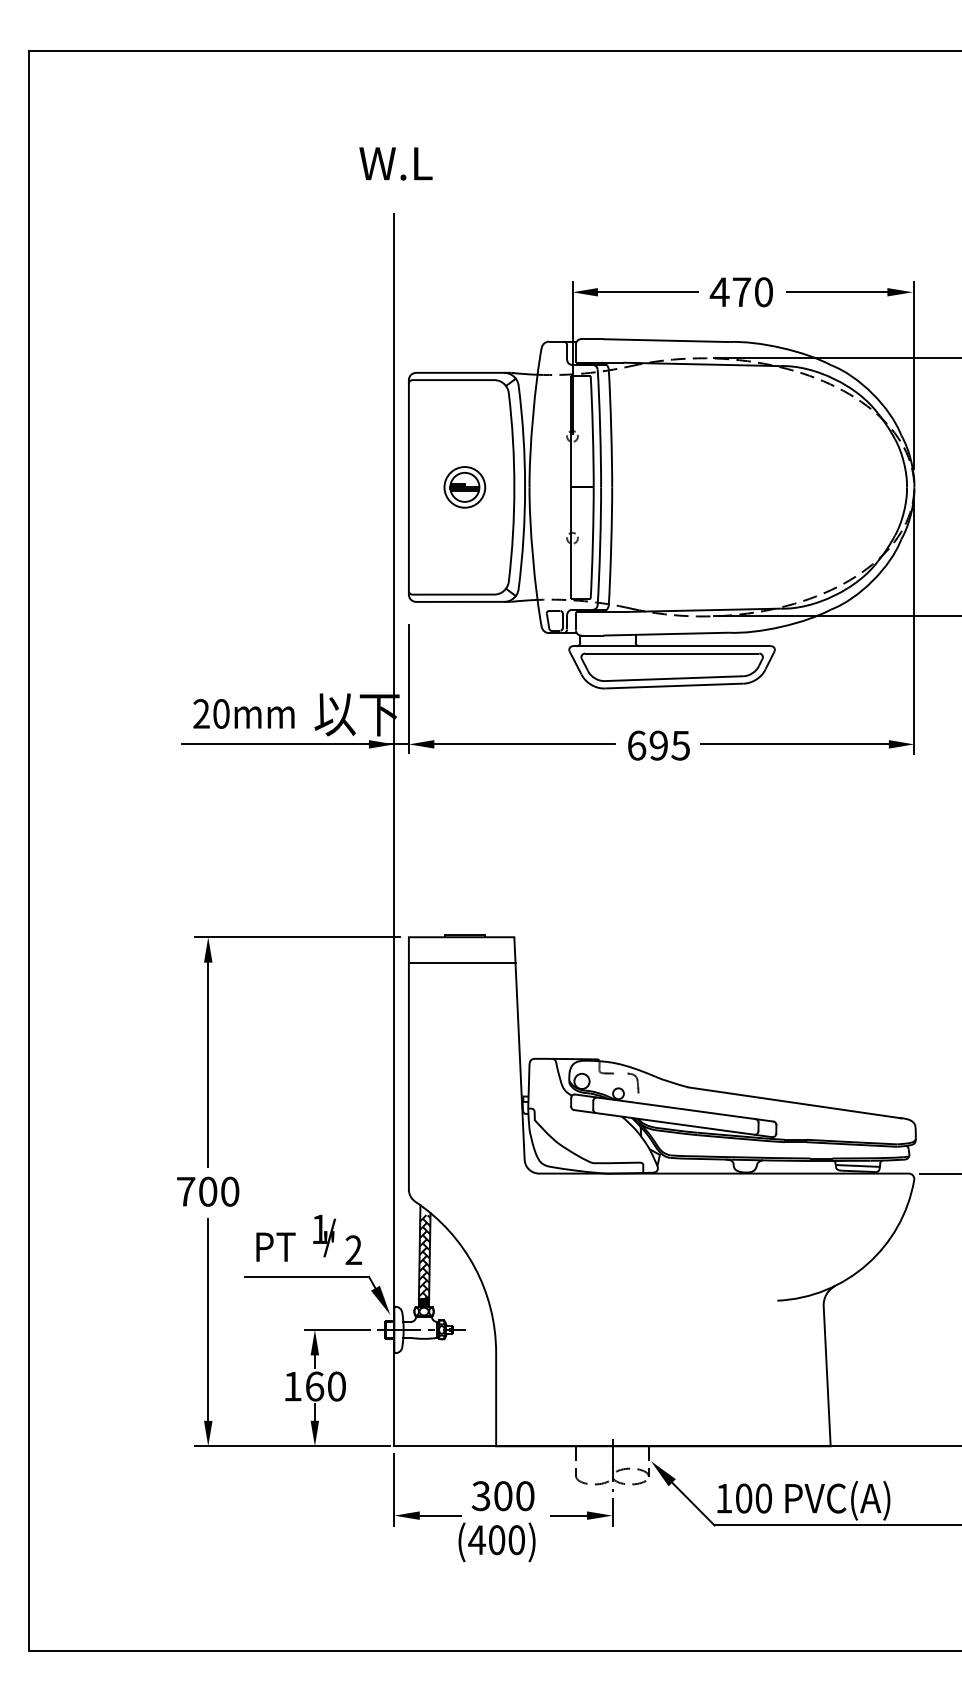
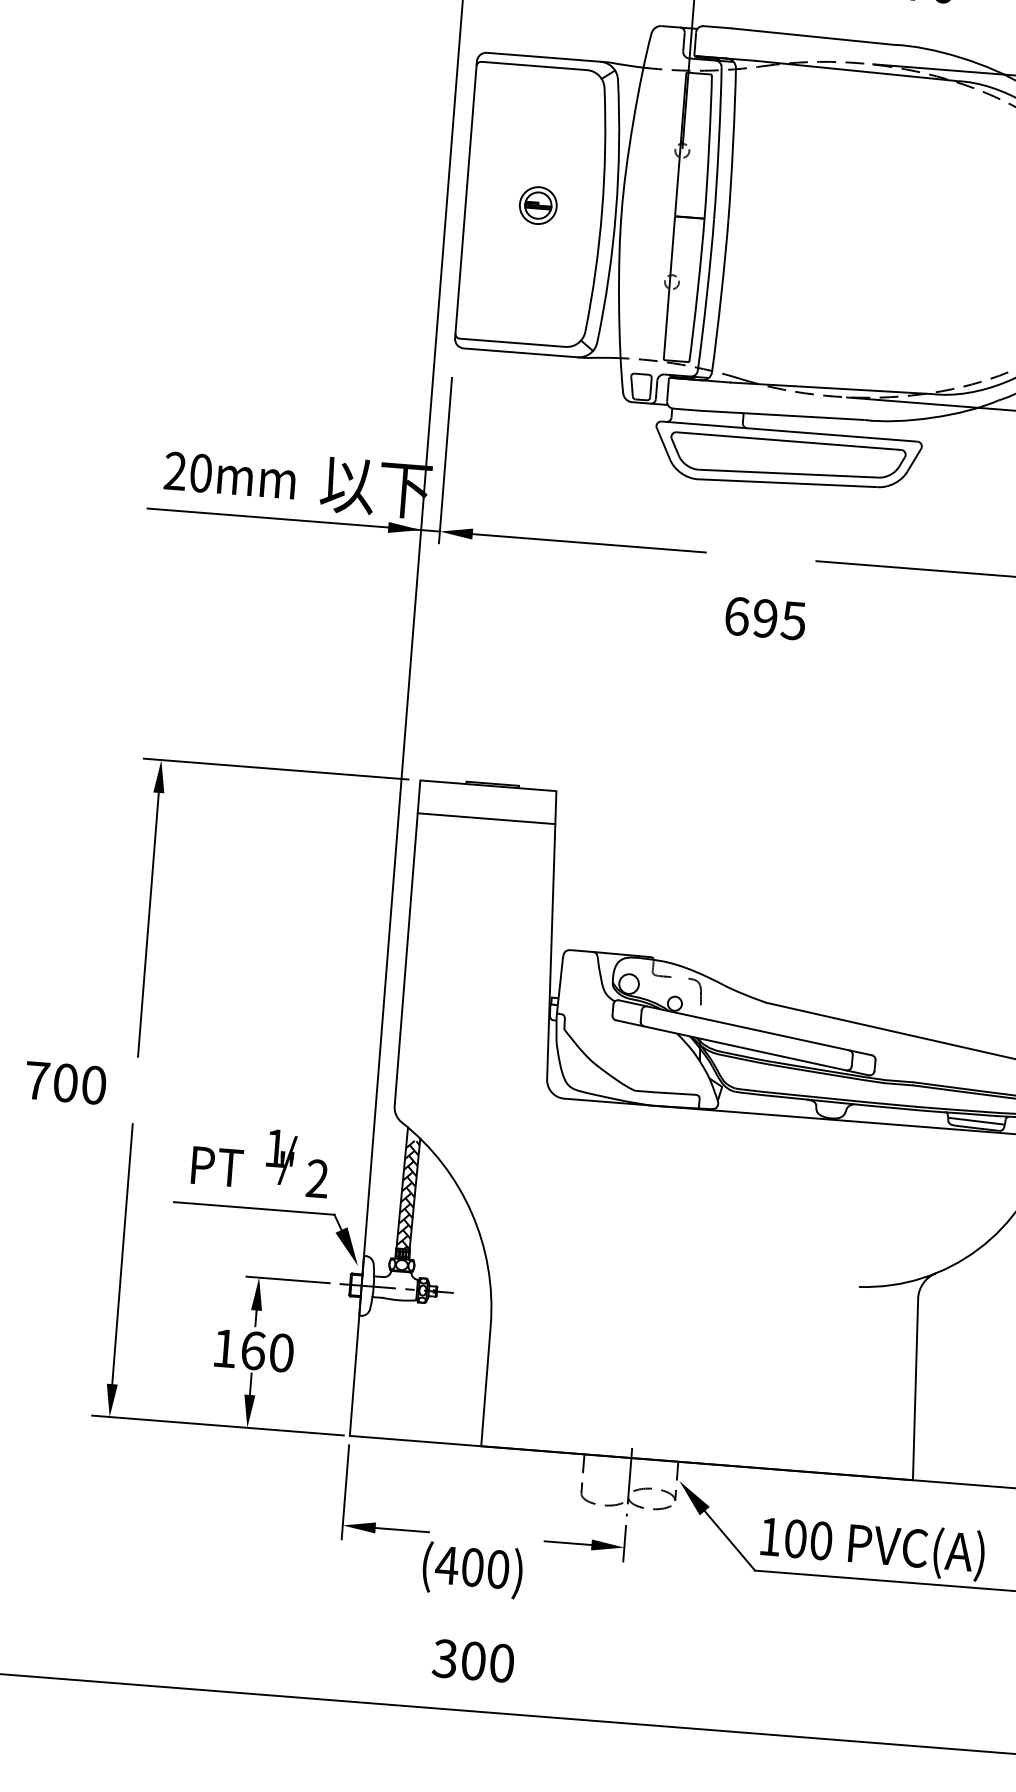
part: (464, 487) -> (537, 205), size x0.7
text: (658, 745) -> (764, 618), moved
text: (208, 1191) -> (66, 1082), moved
text: (502, 1496) -> (472, 1661), moved

